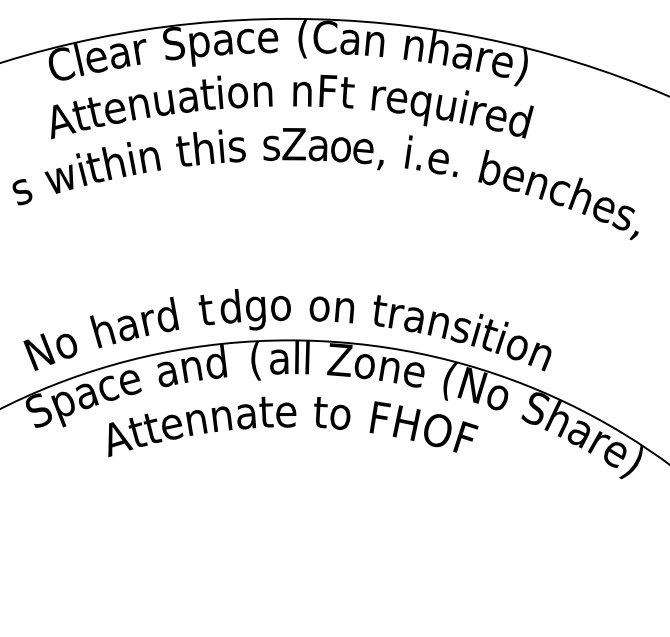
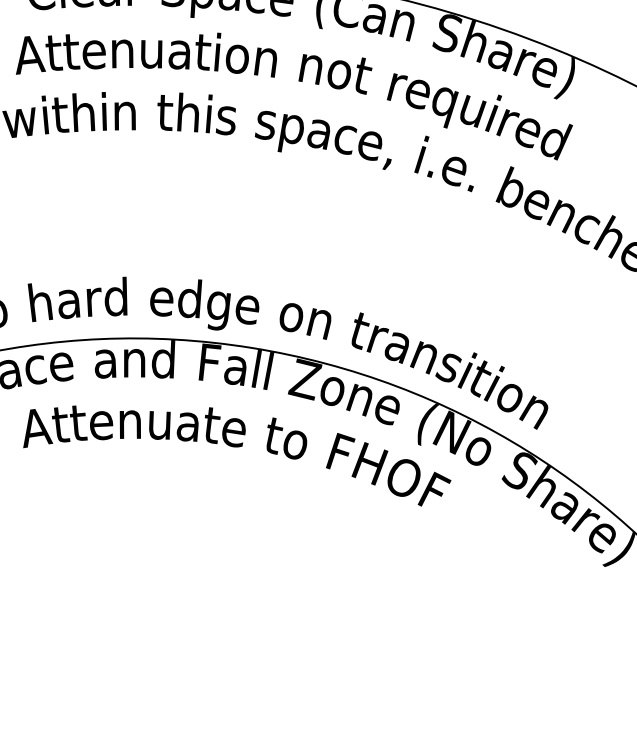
text: (413, 44) -> (446, 32), n -> S
text: (327, 90) -> (340, 69), F -> o
text: (293, 148) -> (290, 129), Z -> p
text: (340, 149) -> (344, 139), o -> c
text: (281, 308) -> (247, 309), o -> e
text: (206, 310) -> (162, 298), t -> e
text: (255, 361) -> (208, 365), ( -> F
text: (221, 418) -> (159, 424), n -> u

